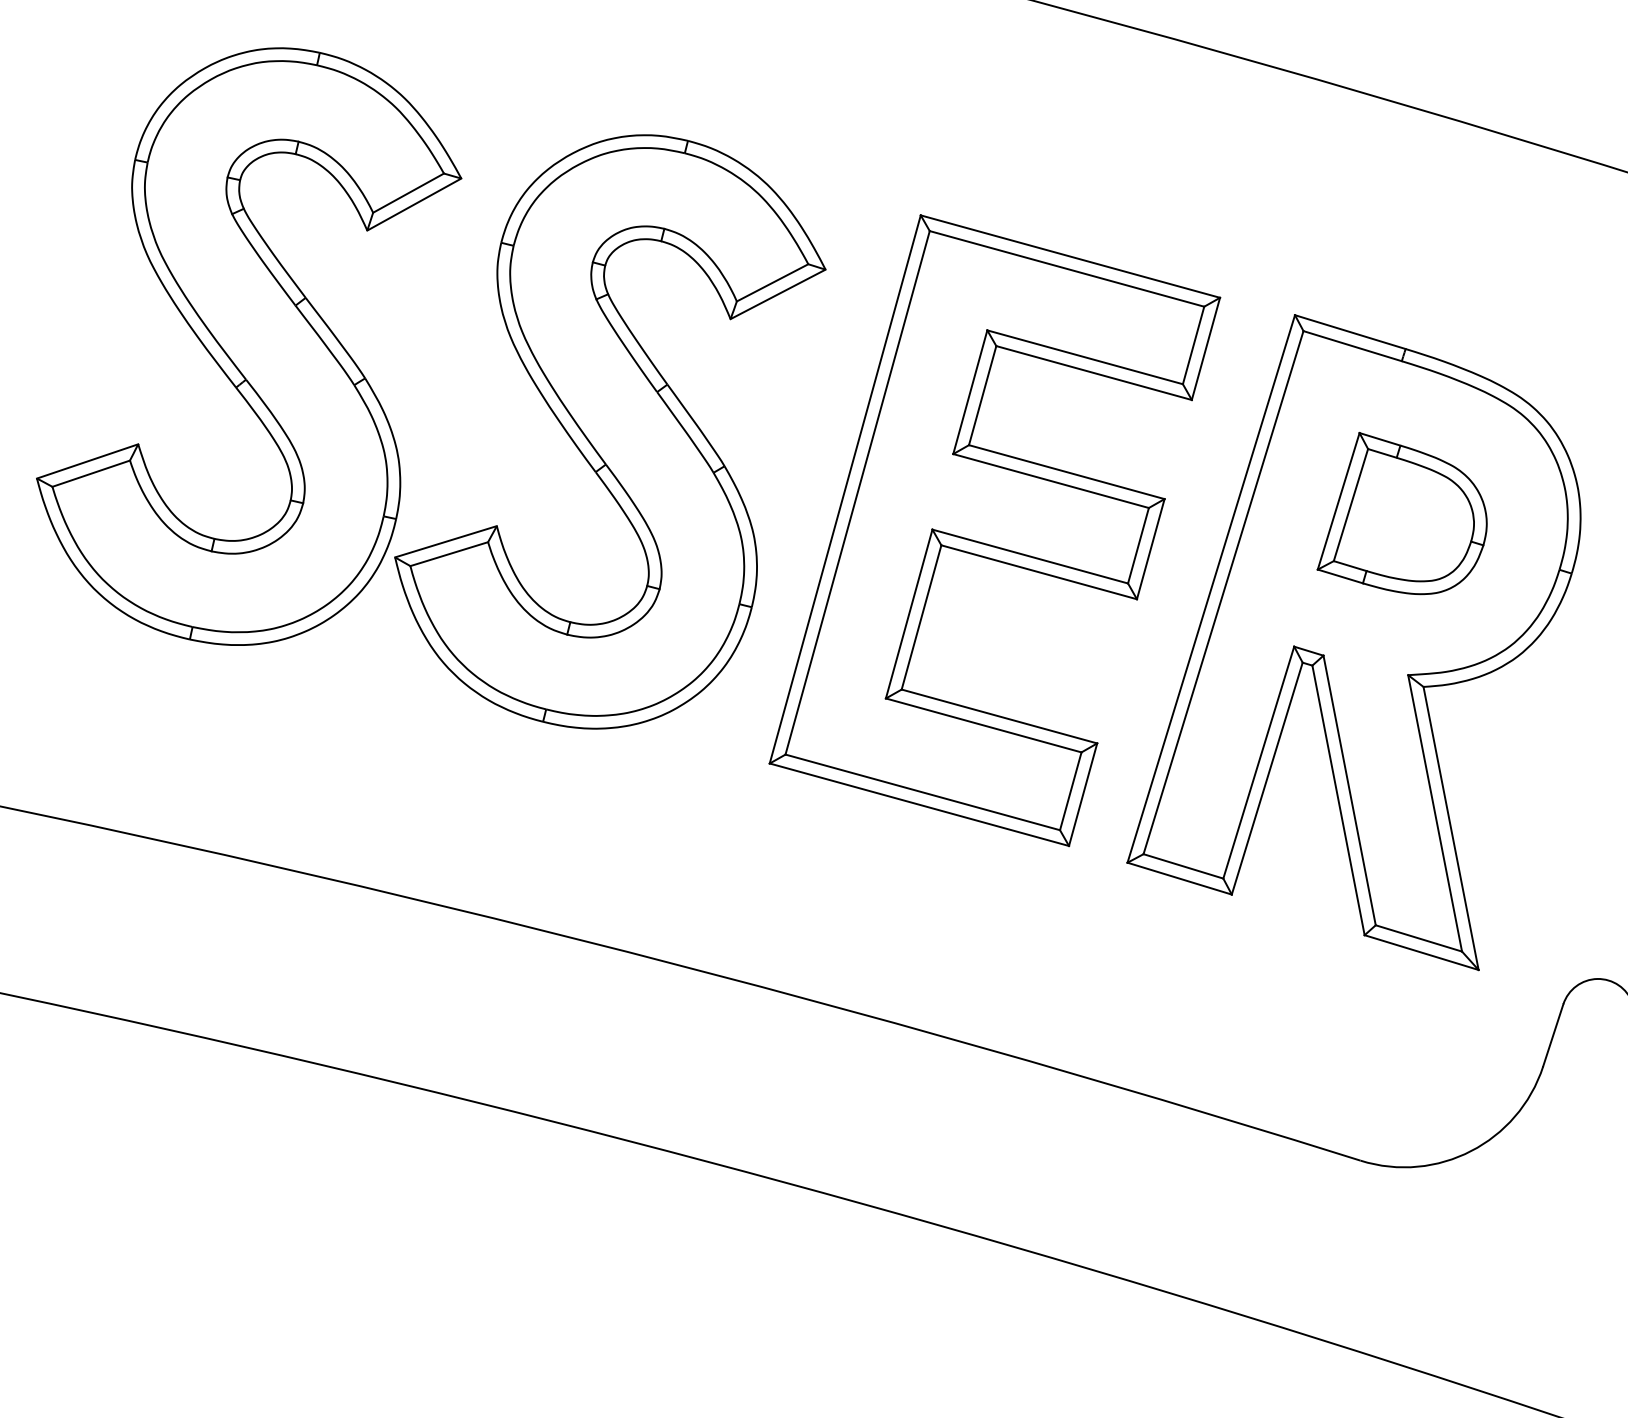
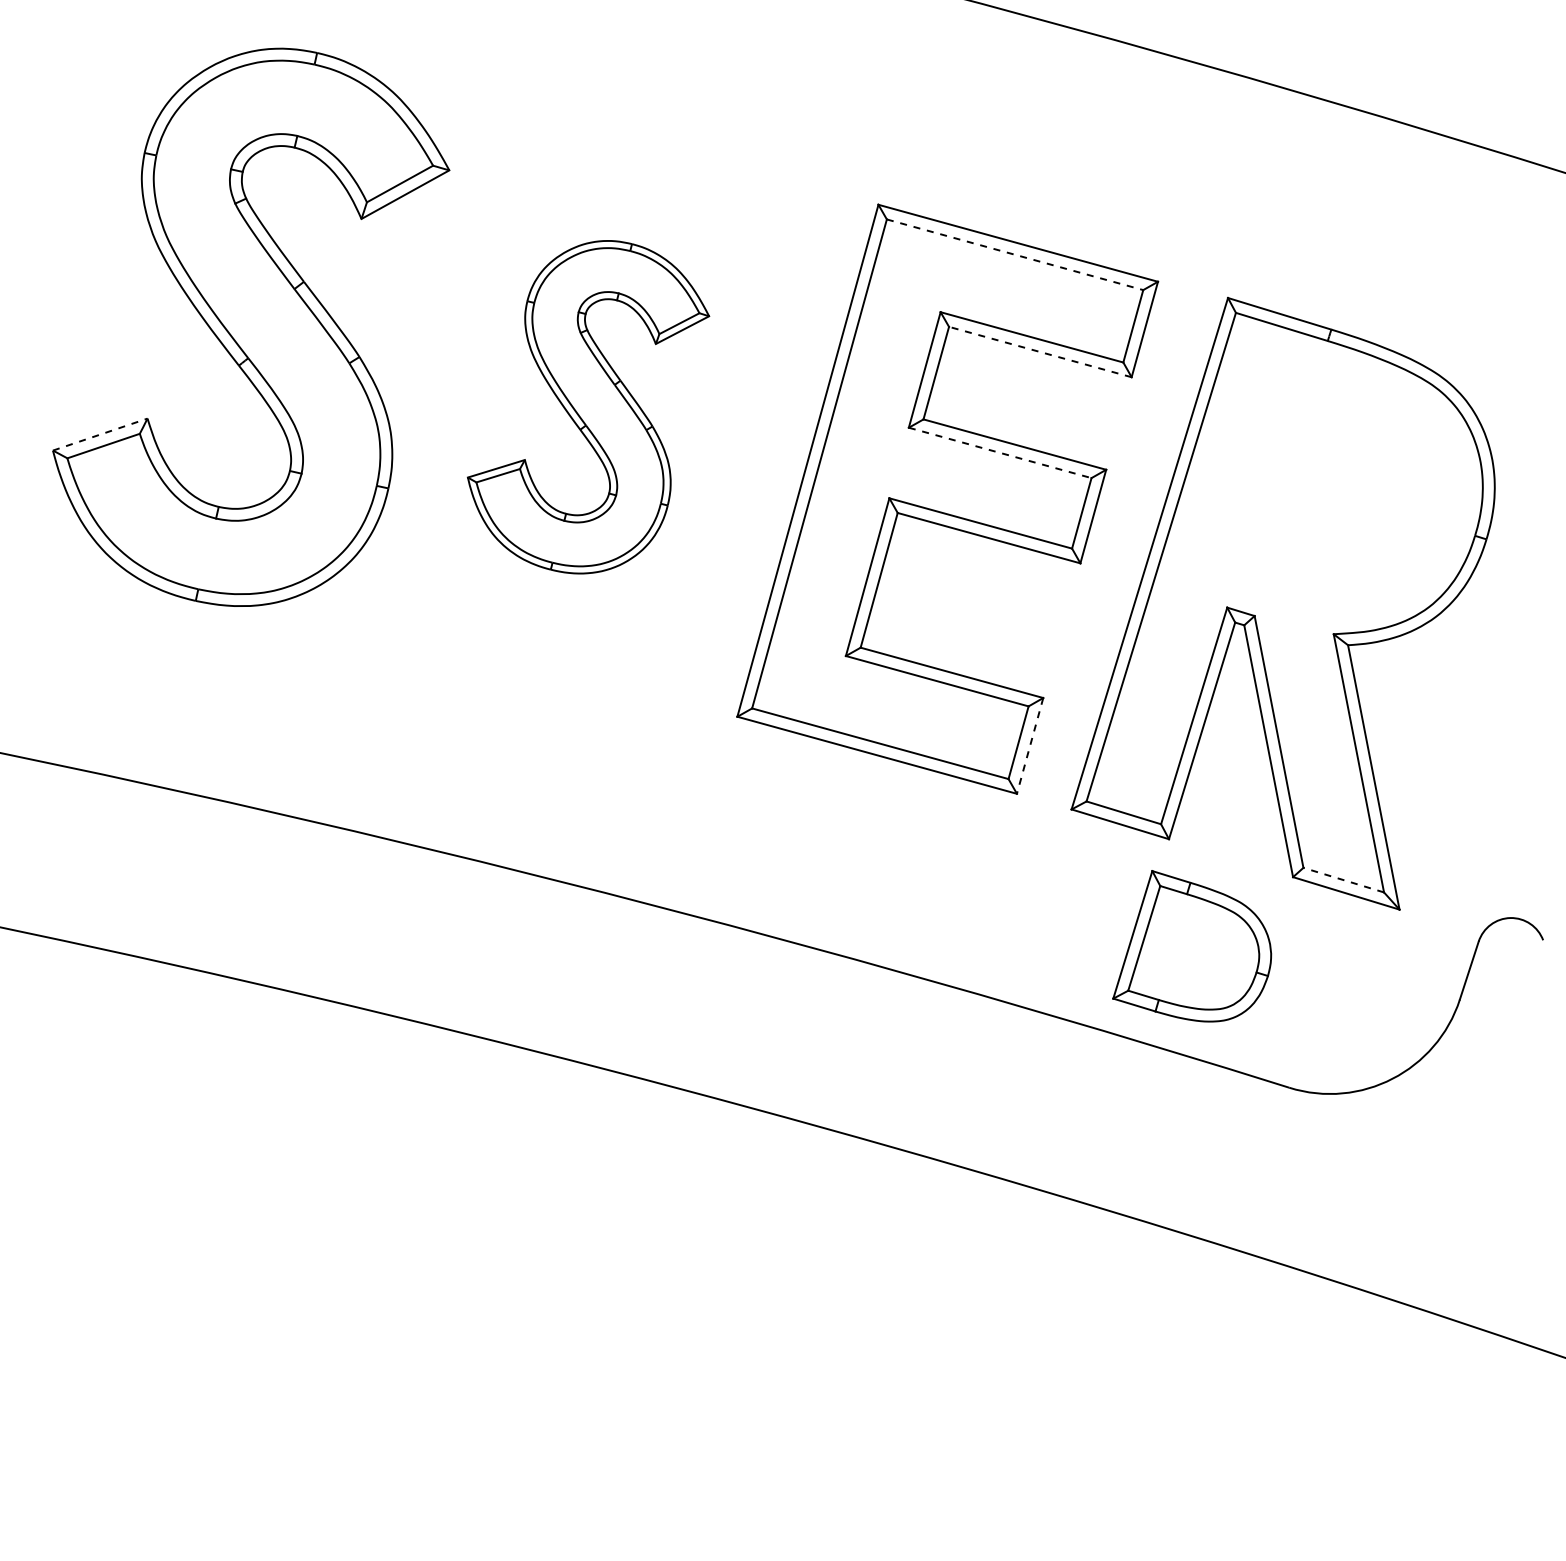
line: (1067, 268) -> (1015, 254), solid -> dashed
line: (1094, 373) -> (1040, 352), solid -> dashed
part: (610, 432) -> (588, 407), size x0.6
line: (87, 461) -> (100, 434), solid -> dashed
line: (1051, 480) -> (1000, 452), solid -> dashed
part: (1402, 513) -> (1192, 946), moved
line: (1083, 794) -> (1030, 745), solid -> dashed
line: (1418, 938) -> (1343, 880), solid -> dashed

